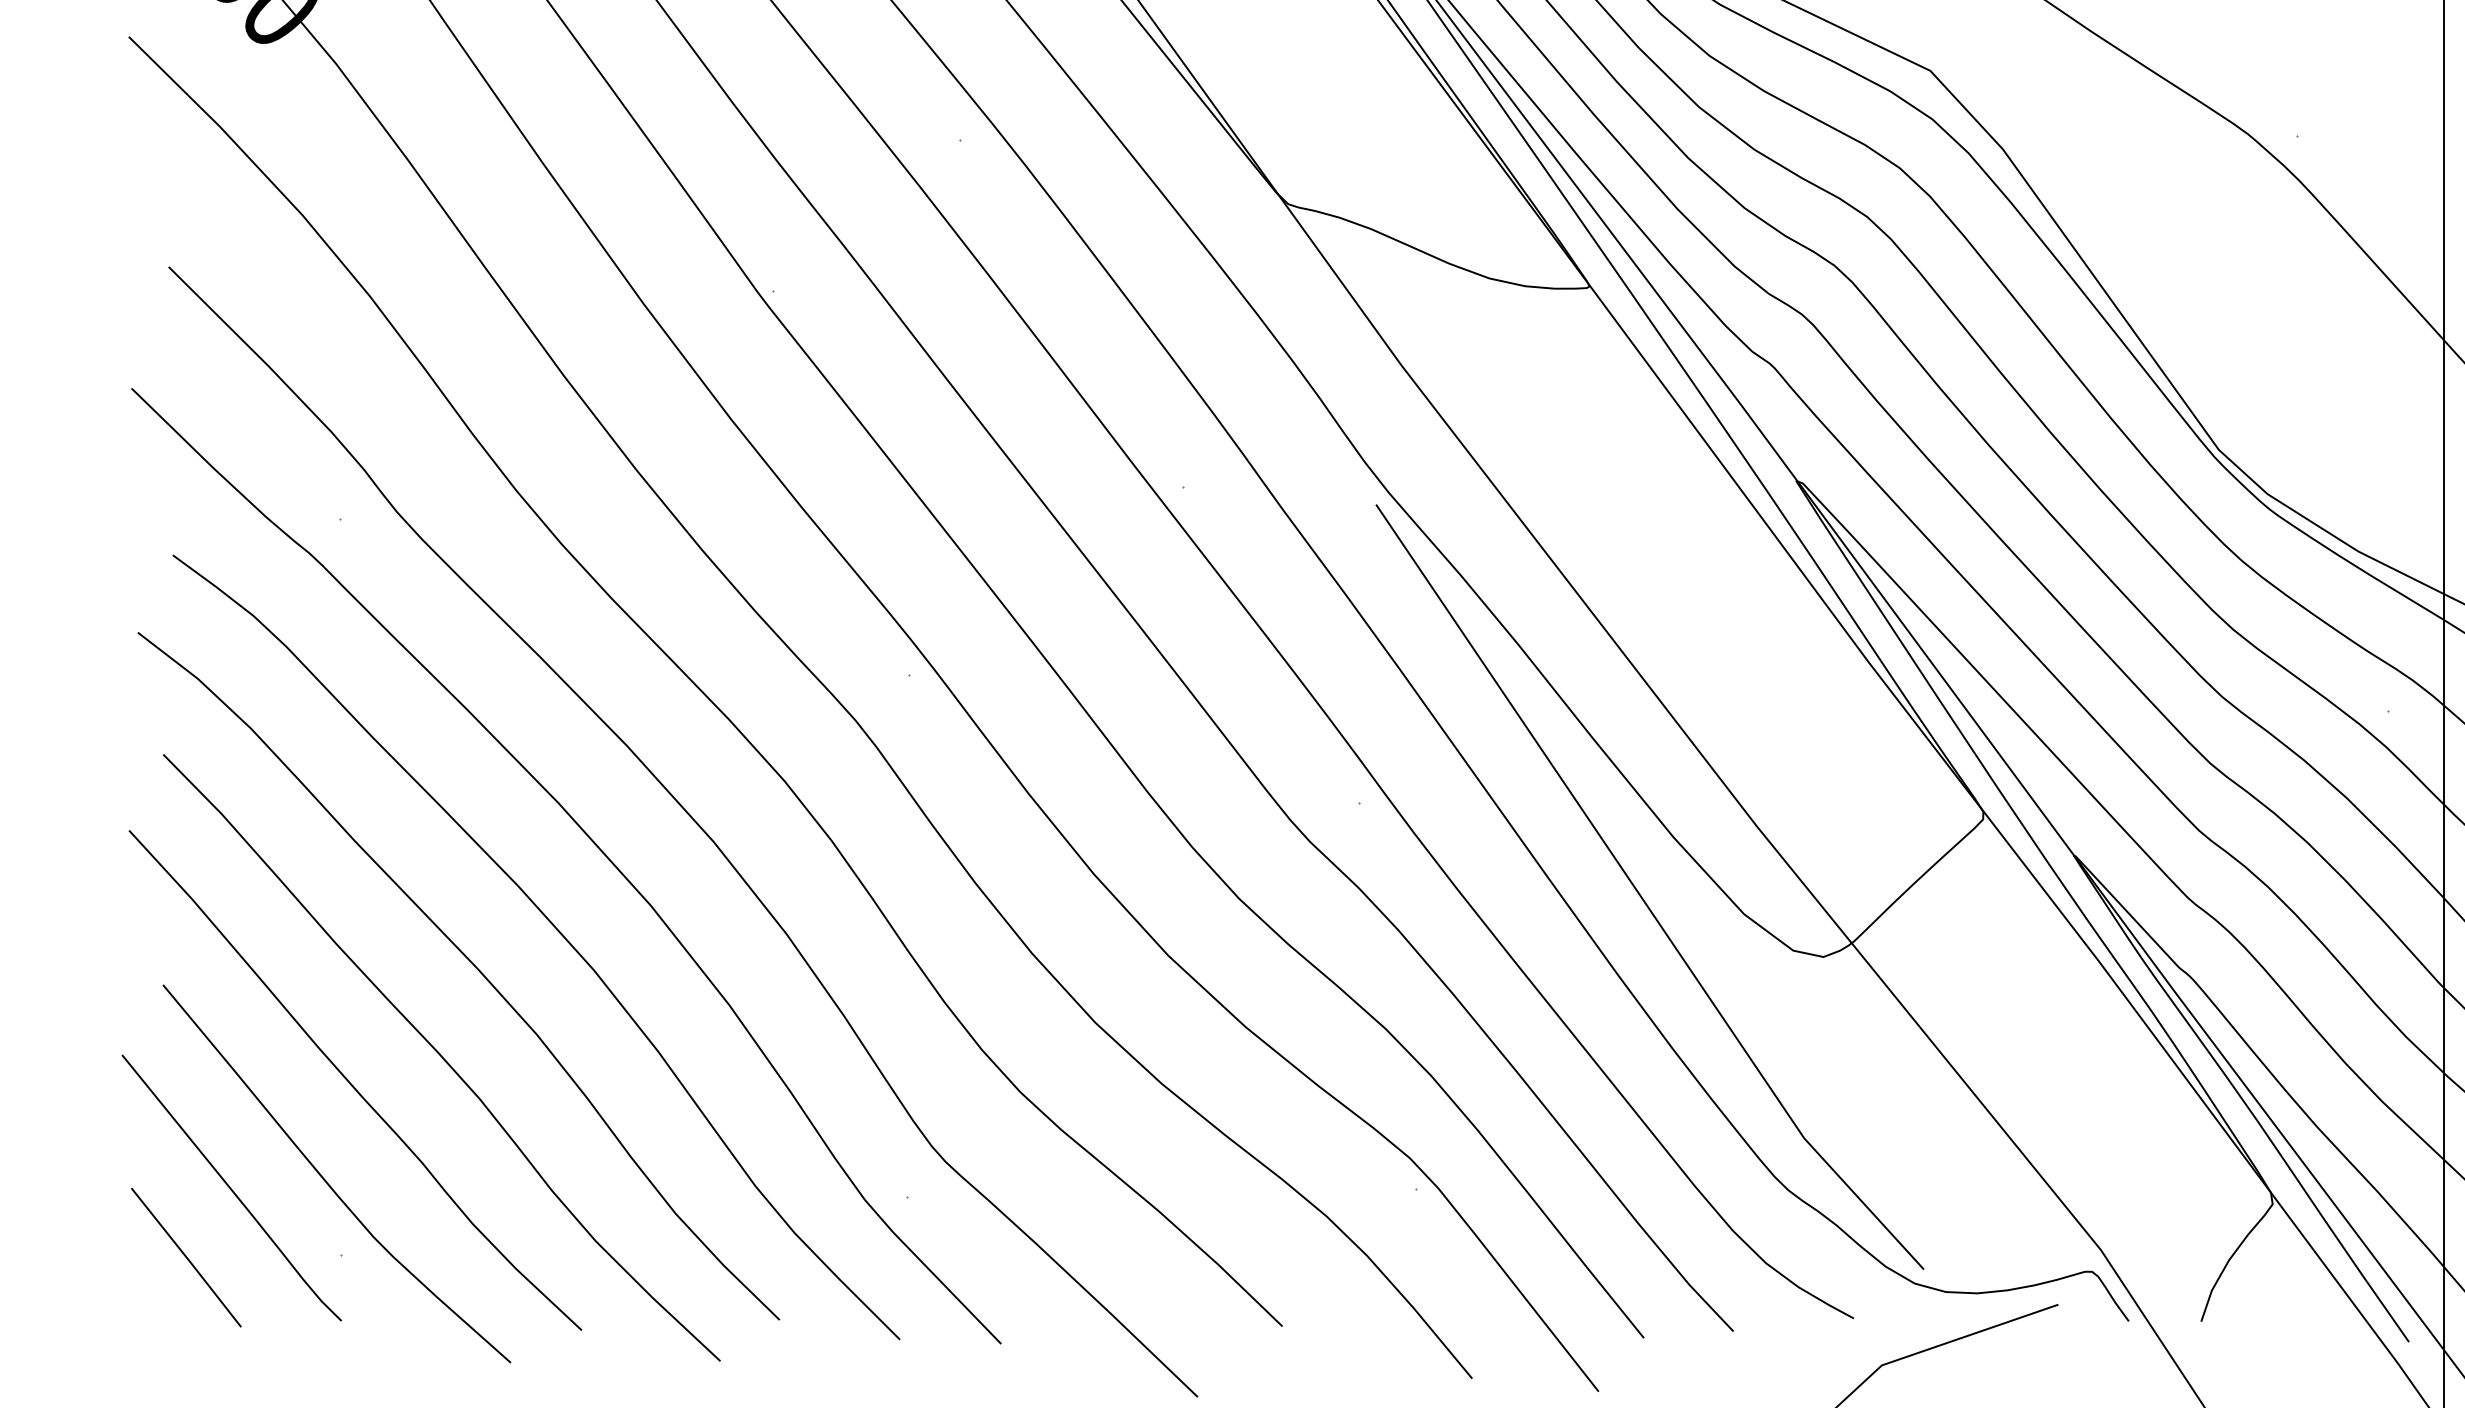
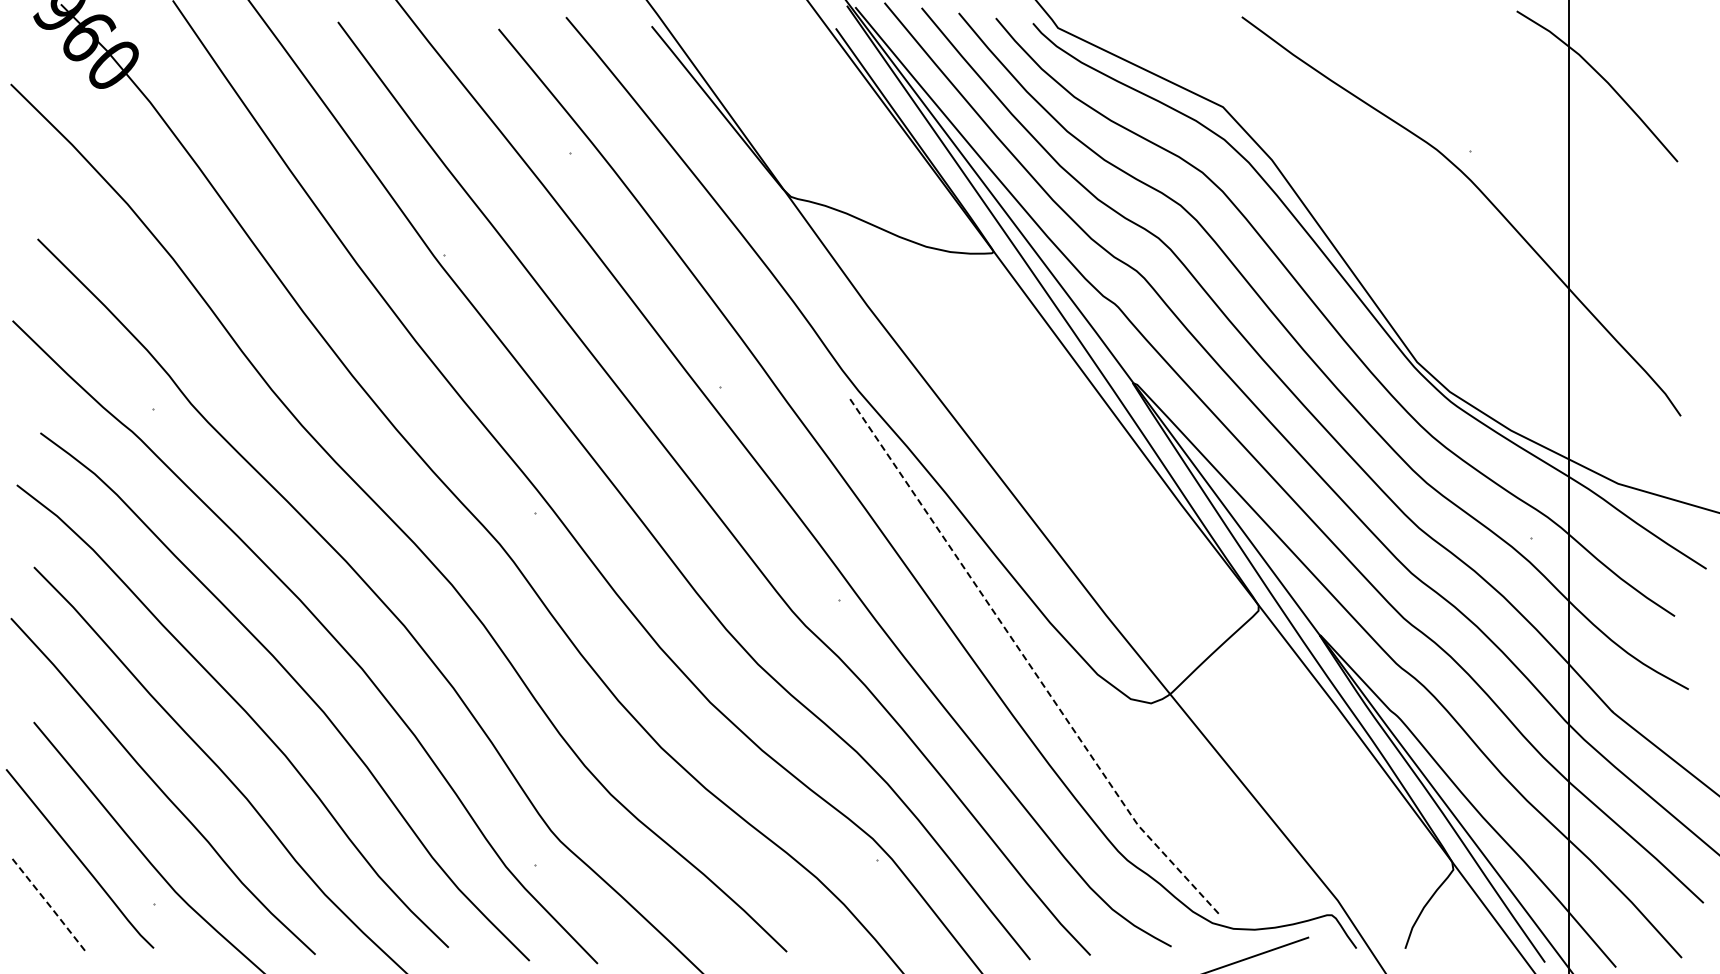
line: (1639, 896) -> (1027, 662), solid -> dashed
line: (187, 1258) -> (50, 906), solid -> dashed

